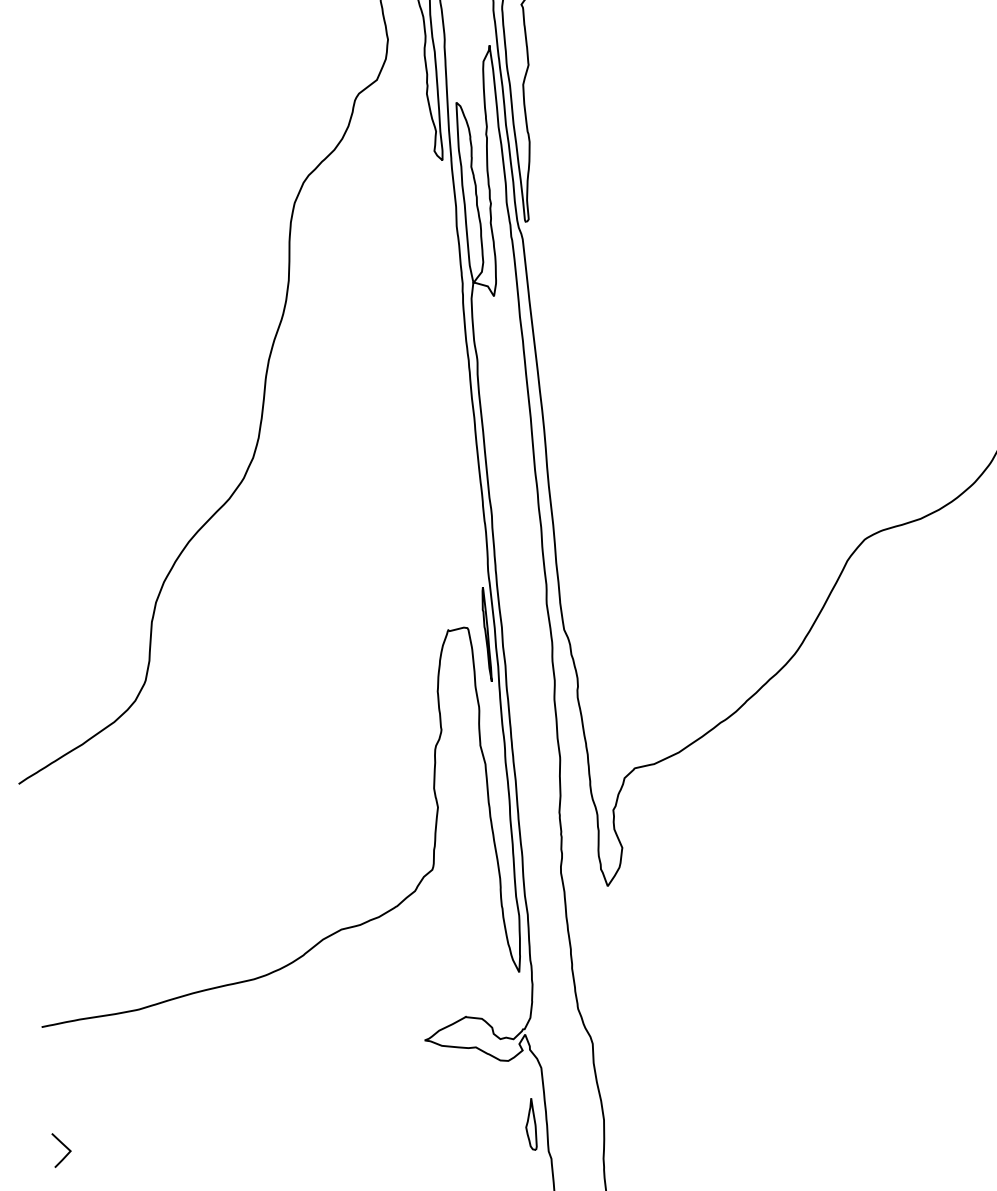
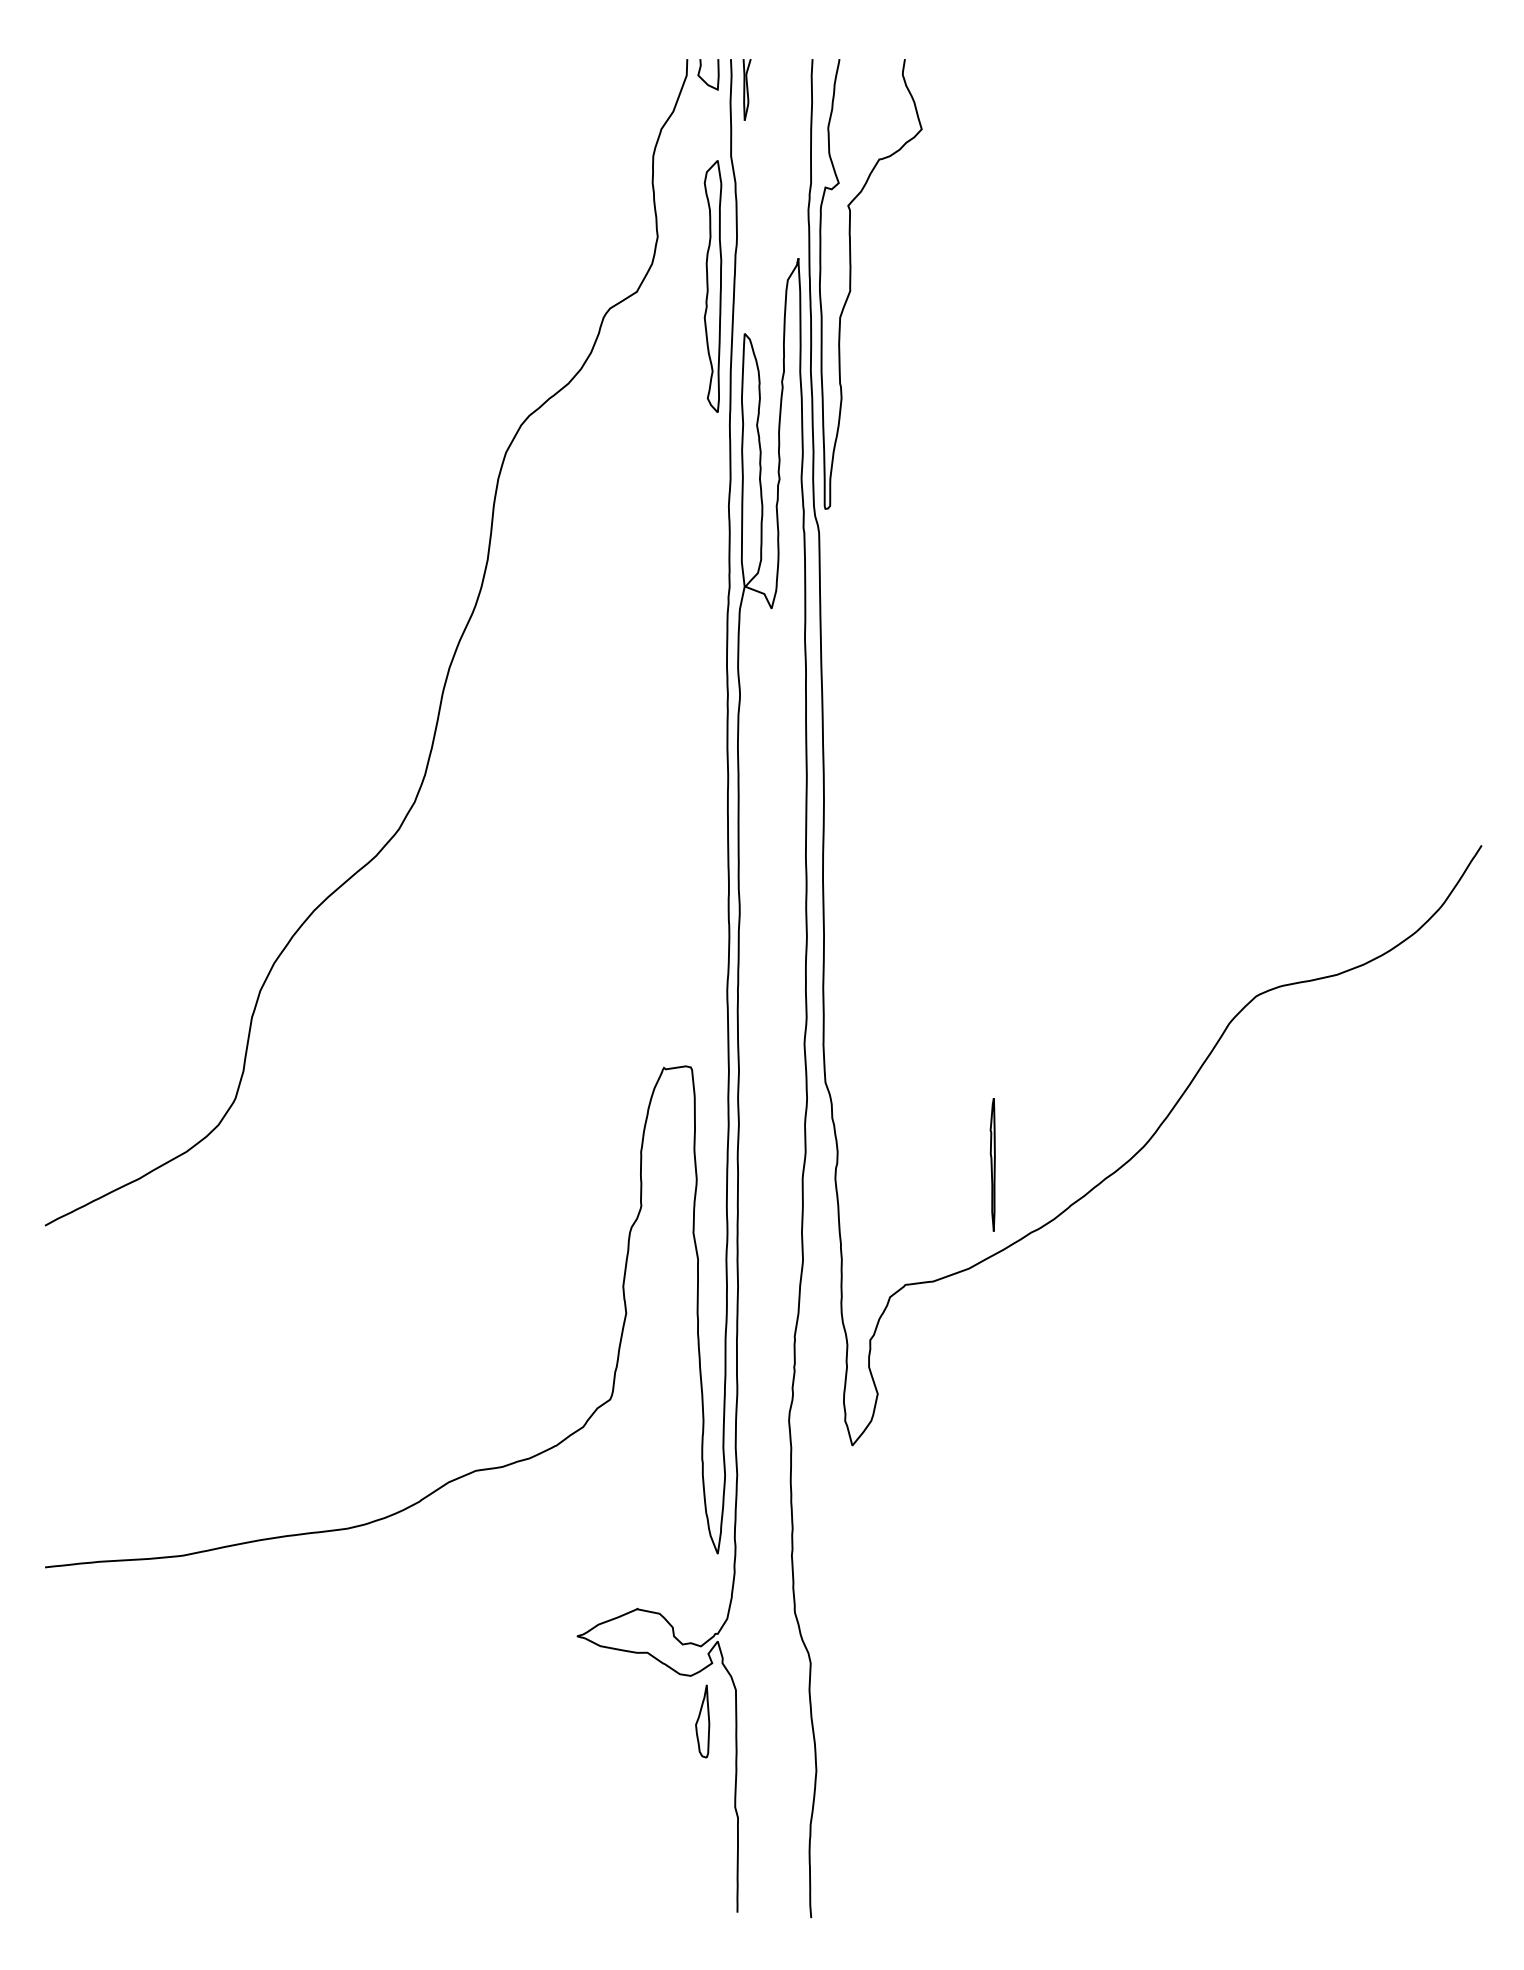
part: (486, 634) -> (992, 1164), moved
part: (530, 1124) -> (702, 1721), moved
curve: (65, 1147) -> (62, 1738), removed

